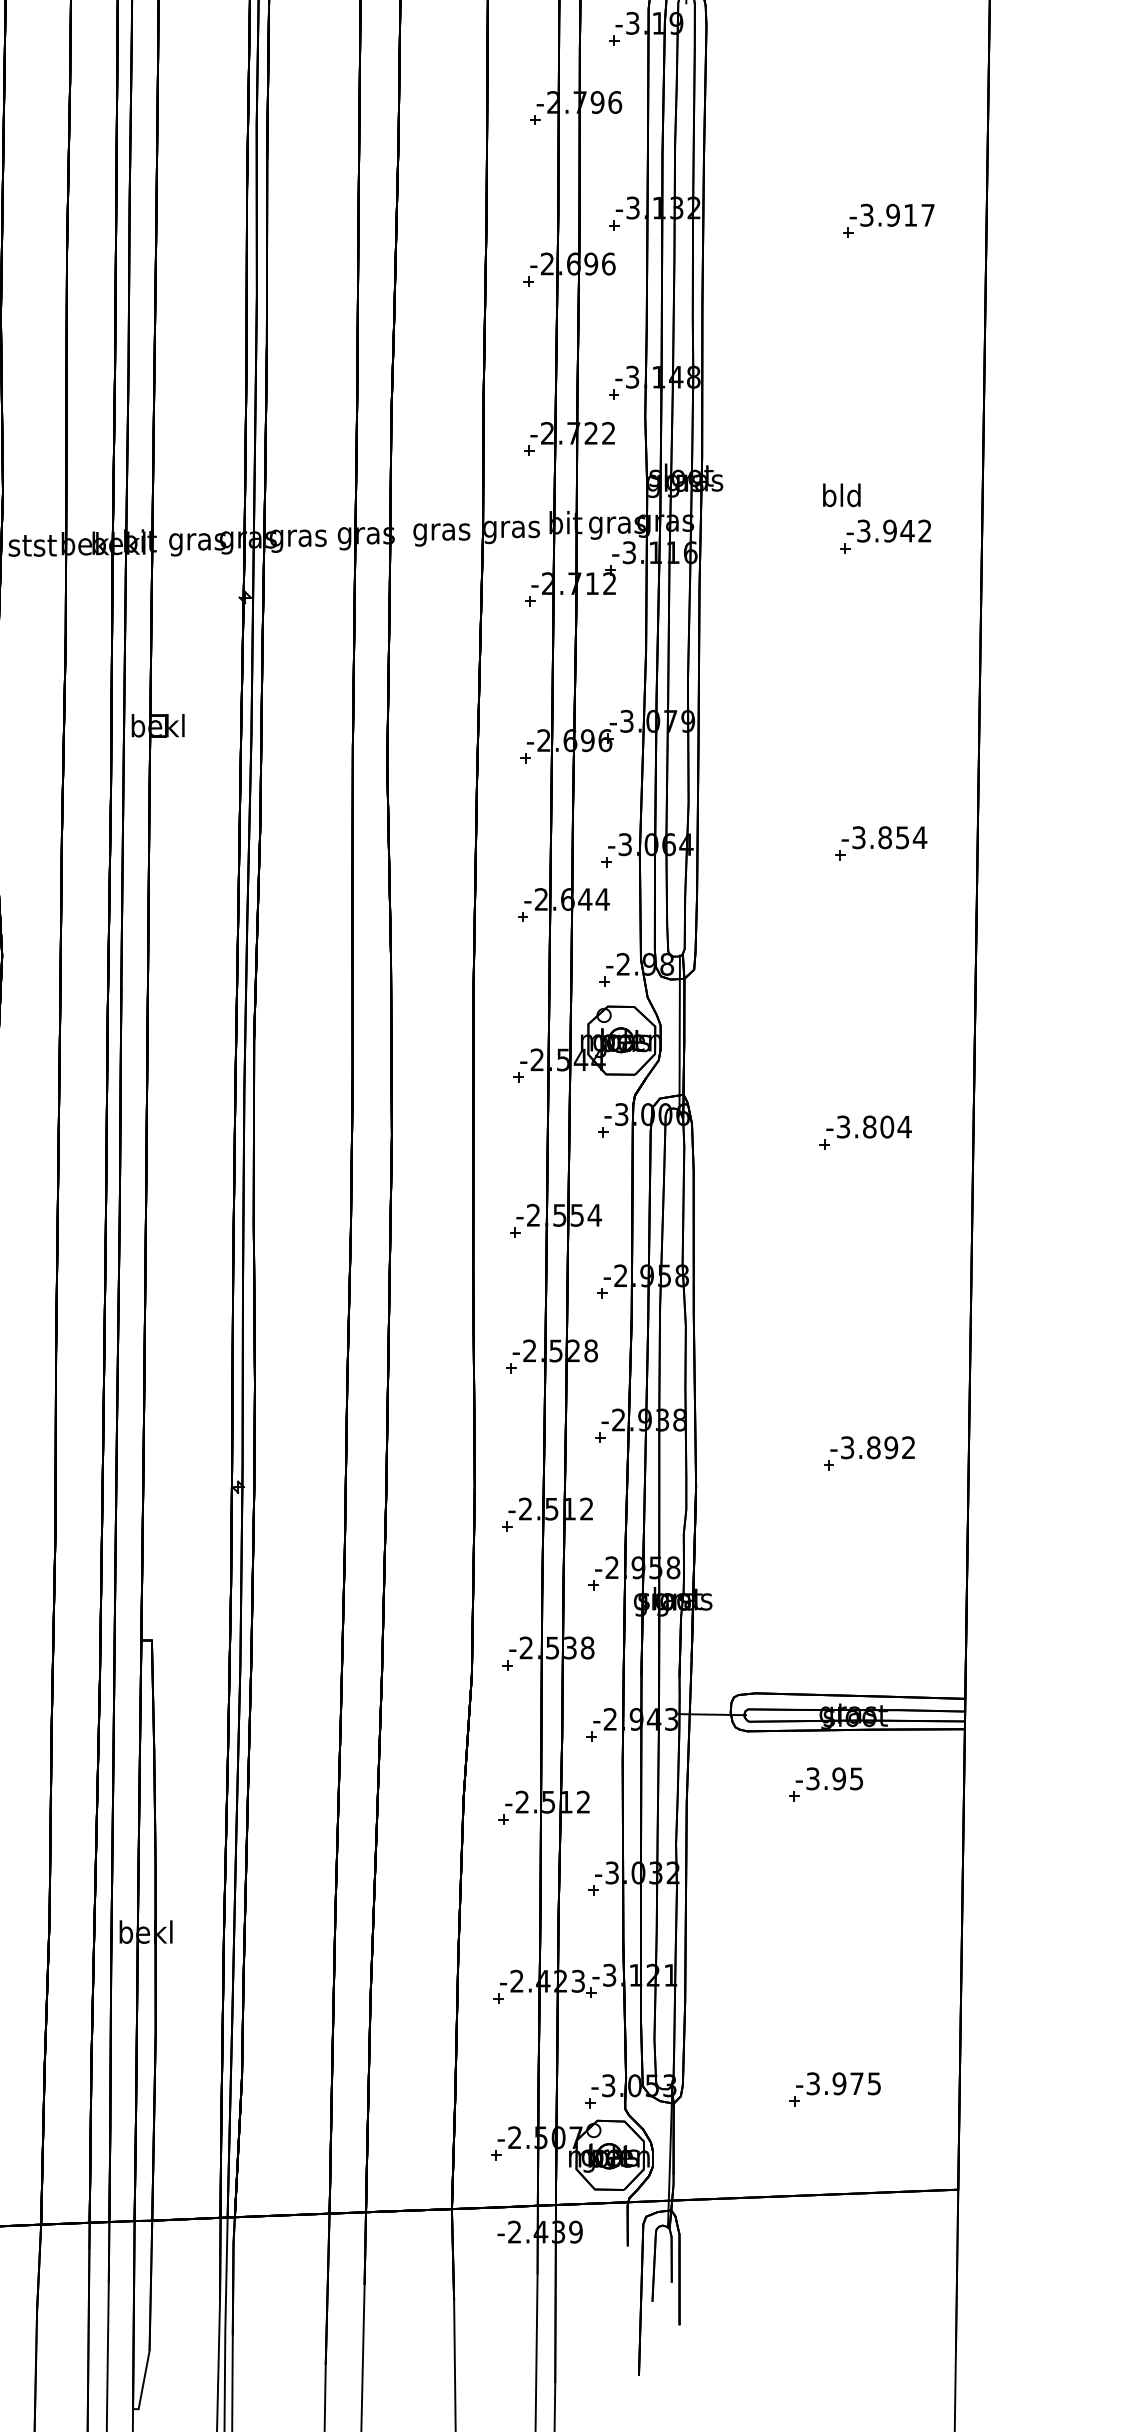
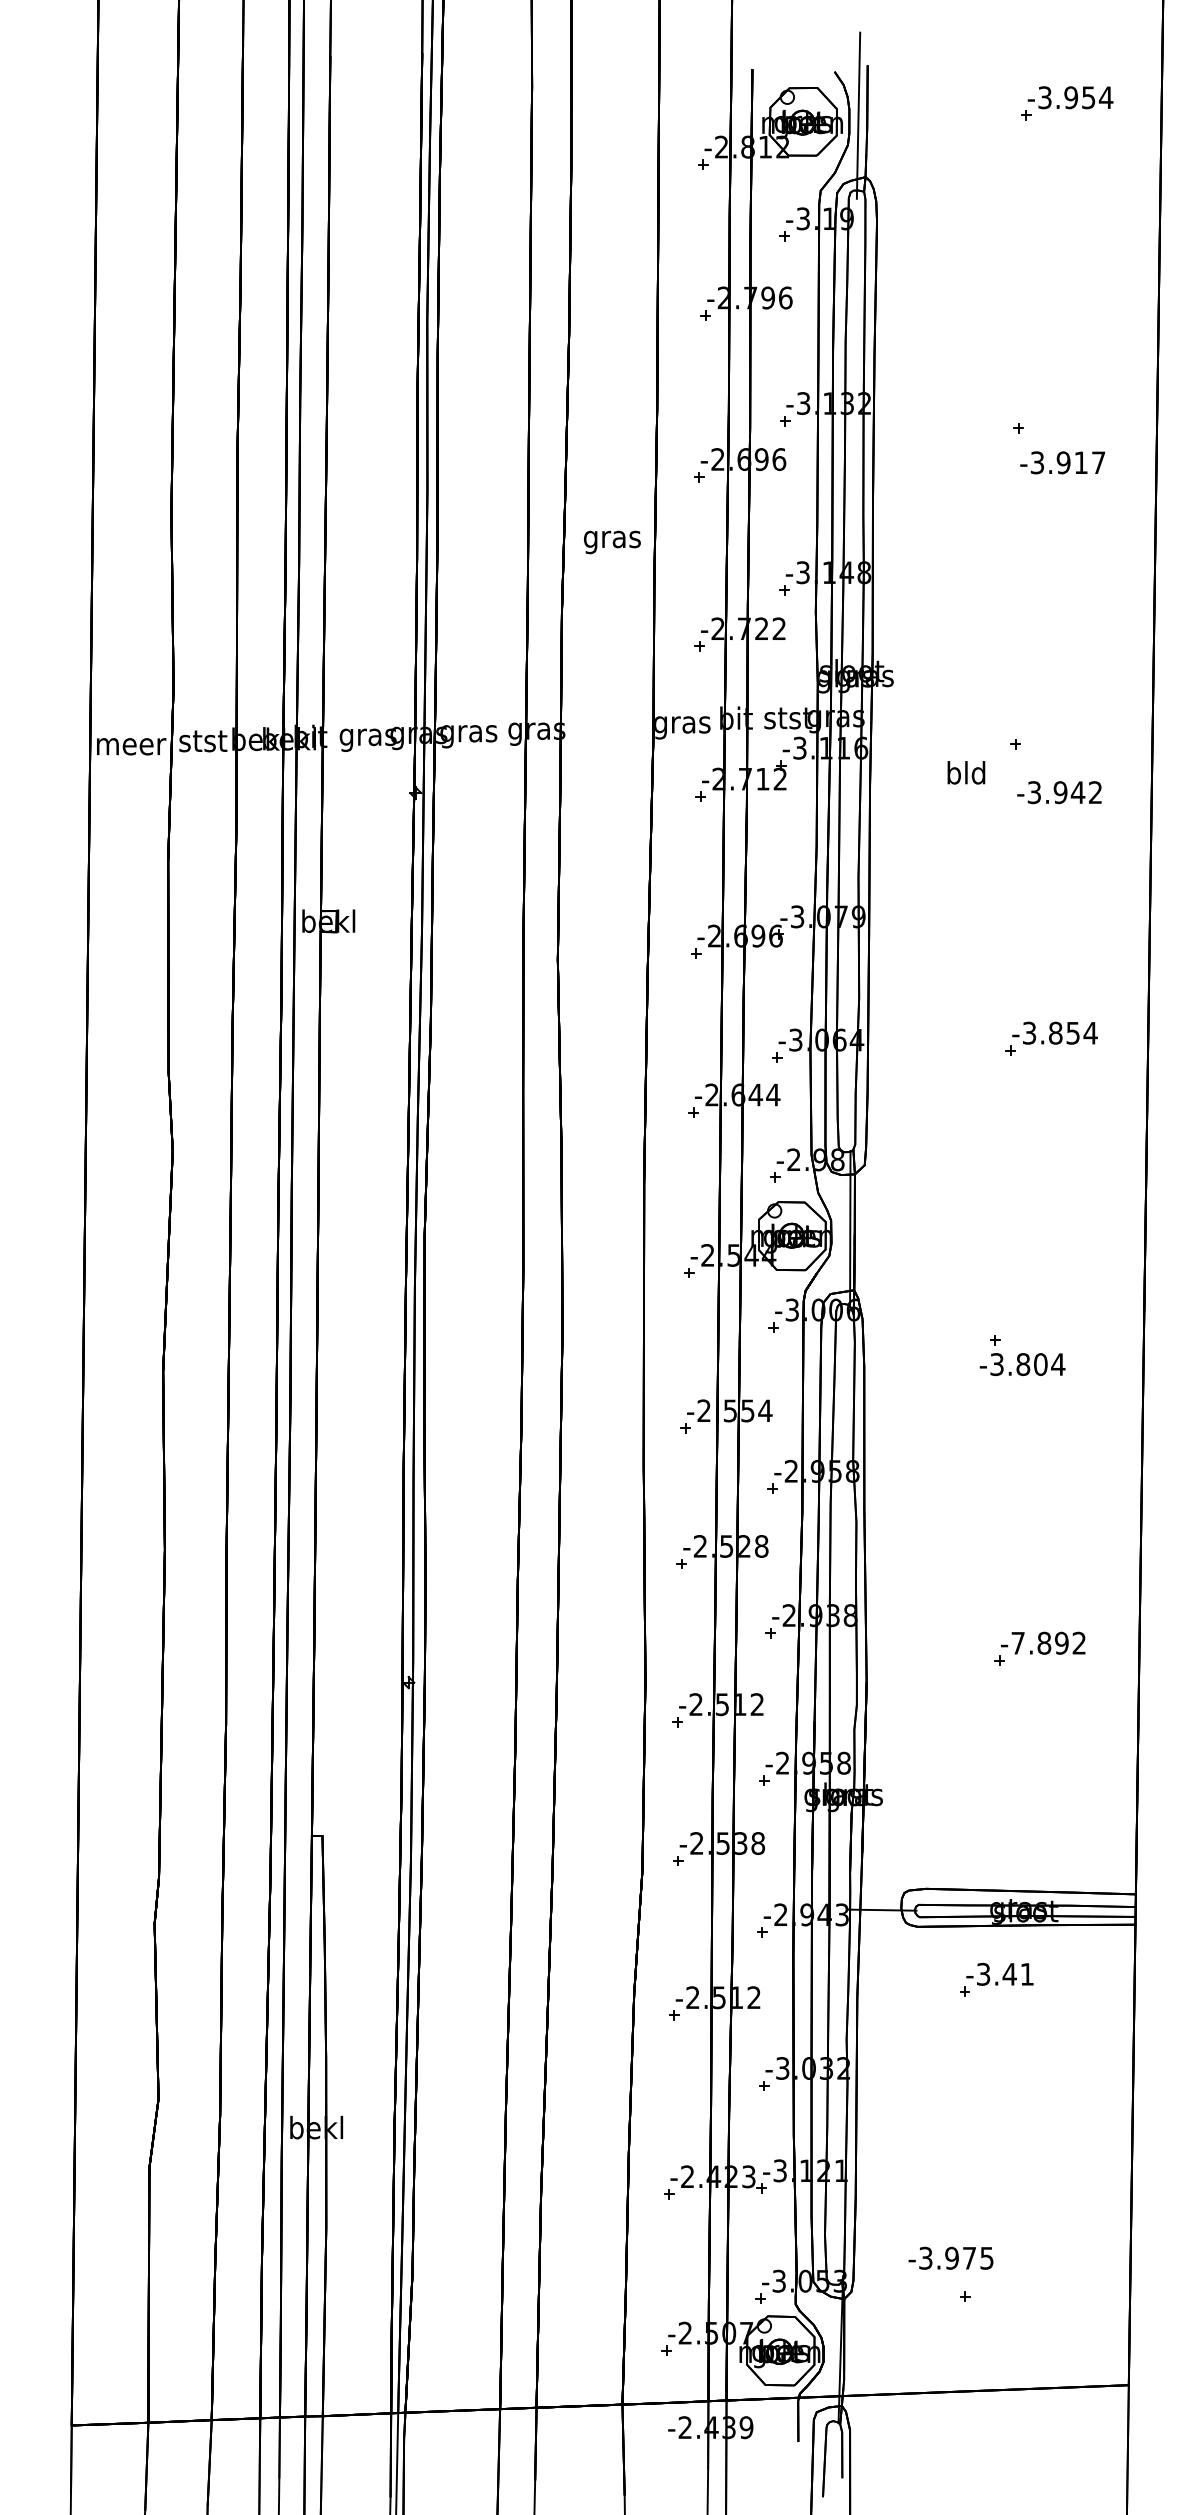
text: (891, 215) -> (1062, 462), moved
text: (841, 495) -> (966, 772), moved
text: (616, 526) -> (787, 721), gras -> stst
text: (888, 531) -> (1059, 792), moved
text: (441, 535) -> (612, 542), moved
text: (868, 1127) -> (1022, 1364), moved
text: (846, 1447) -> (1017, 1642), -3.892 -> -7.892
text: (846, 1778) -> (1017, 1973), -3.95 -> -3.41
text: (837, 2083) -> (950, 2257), moved

